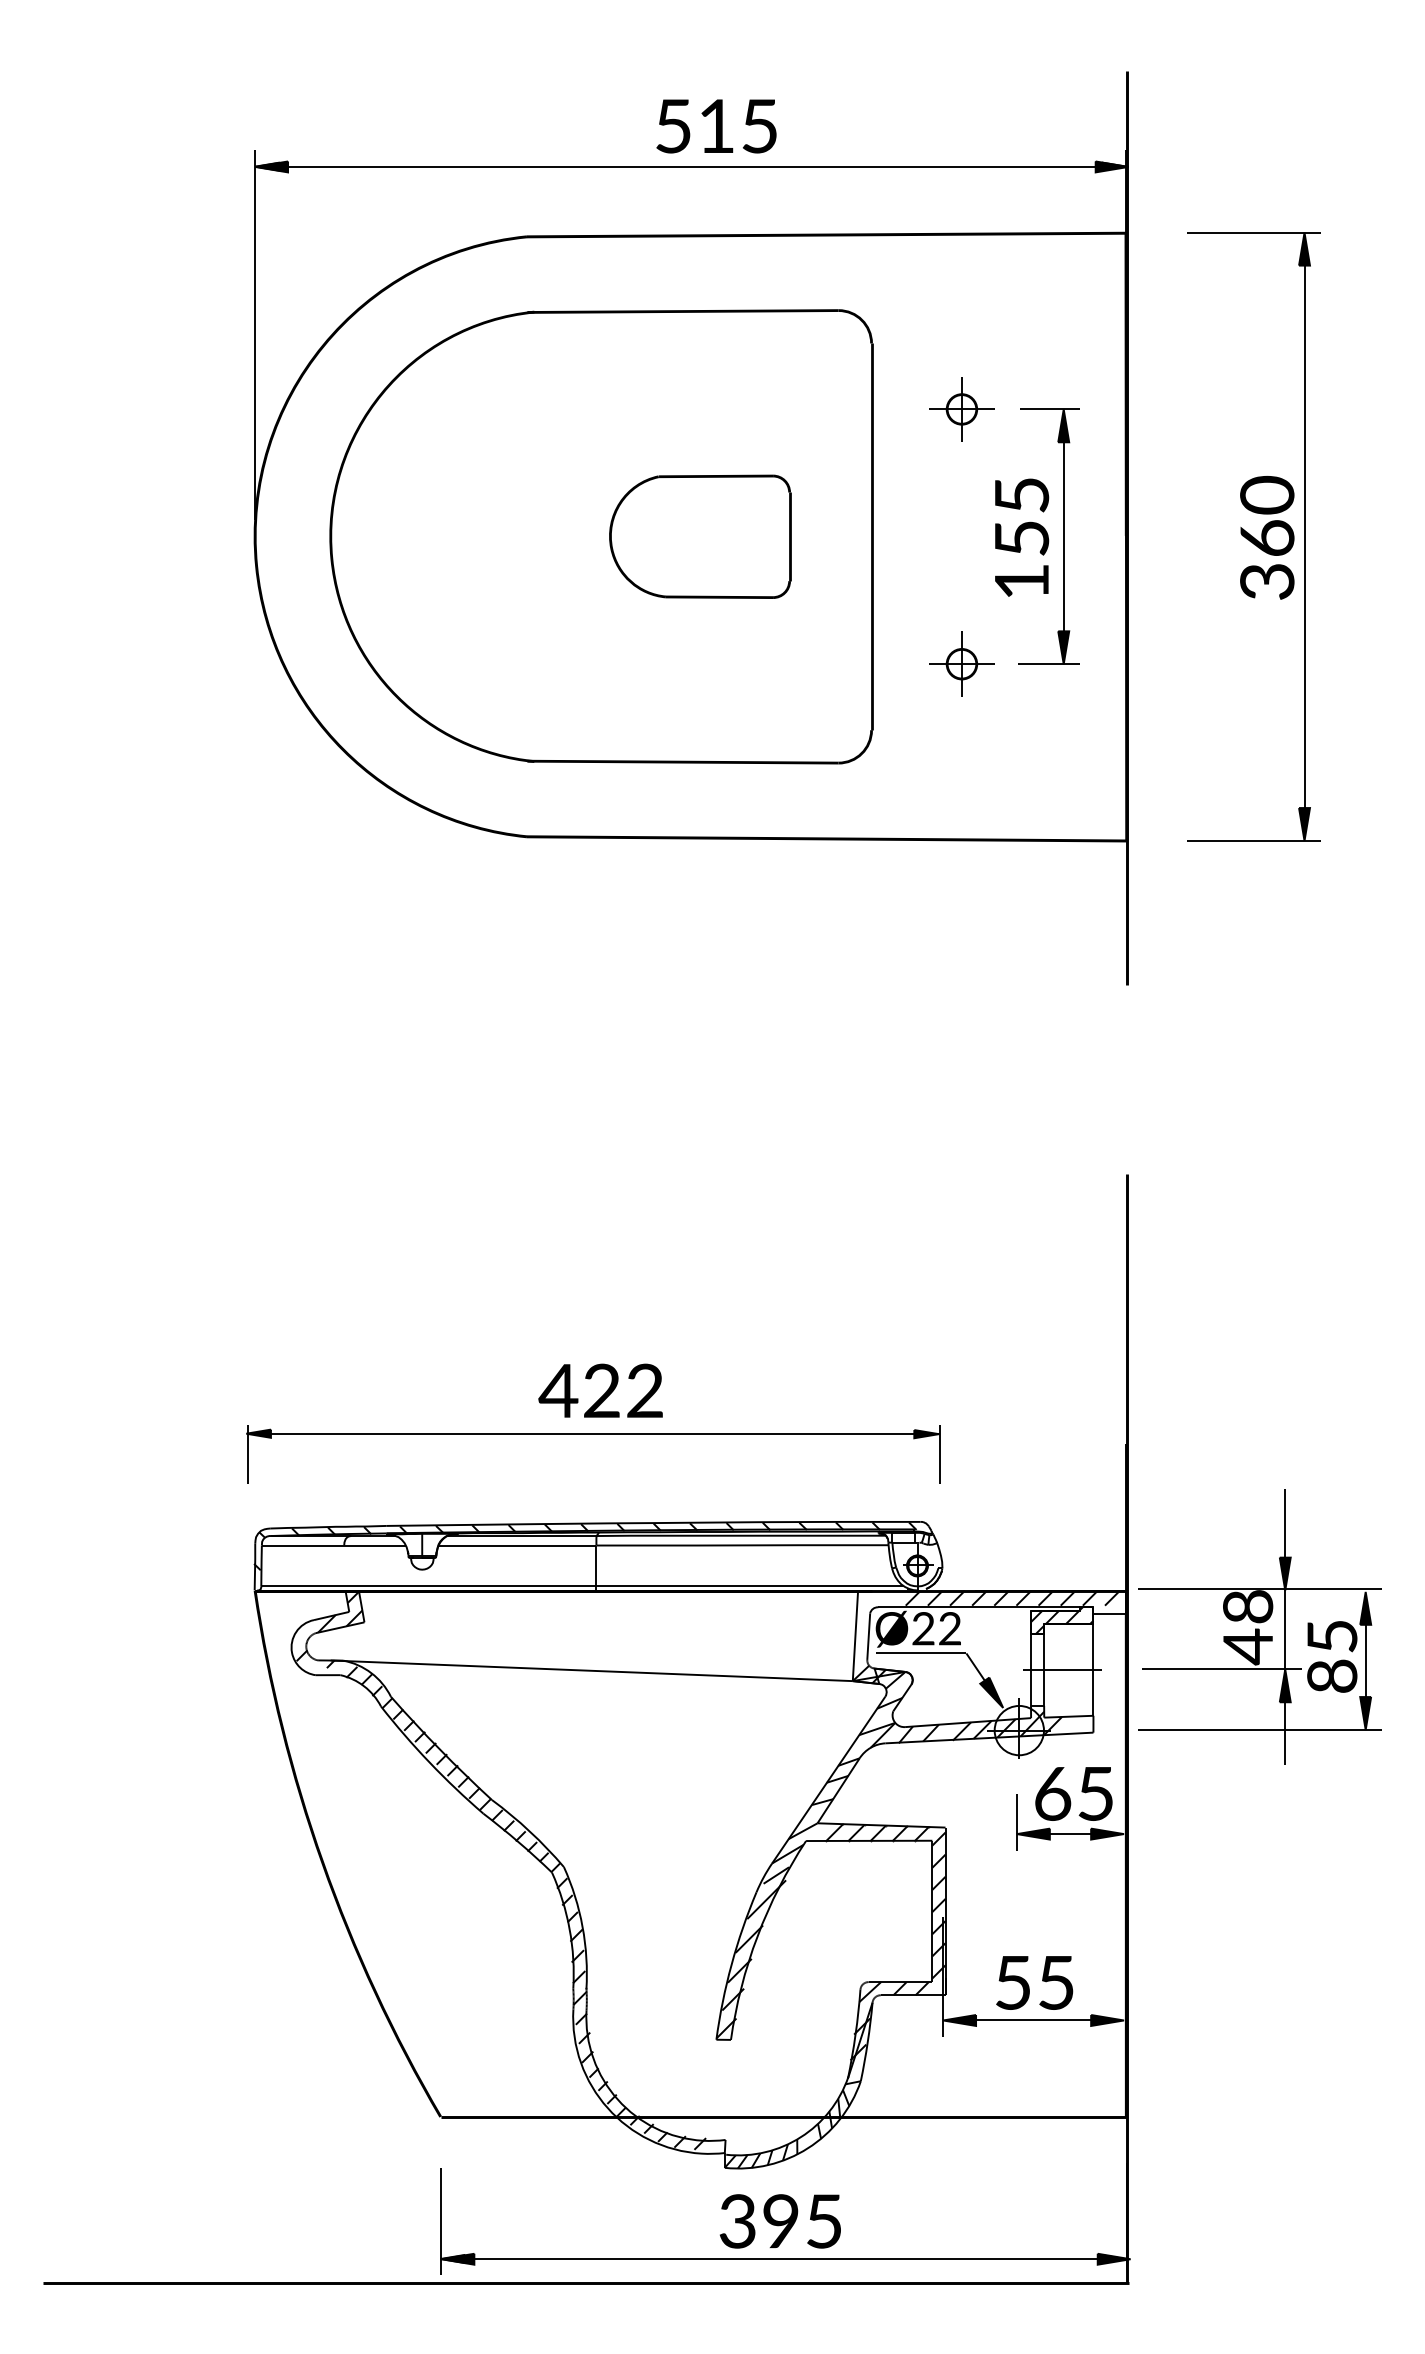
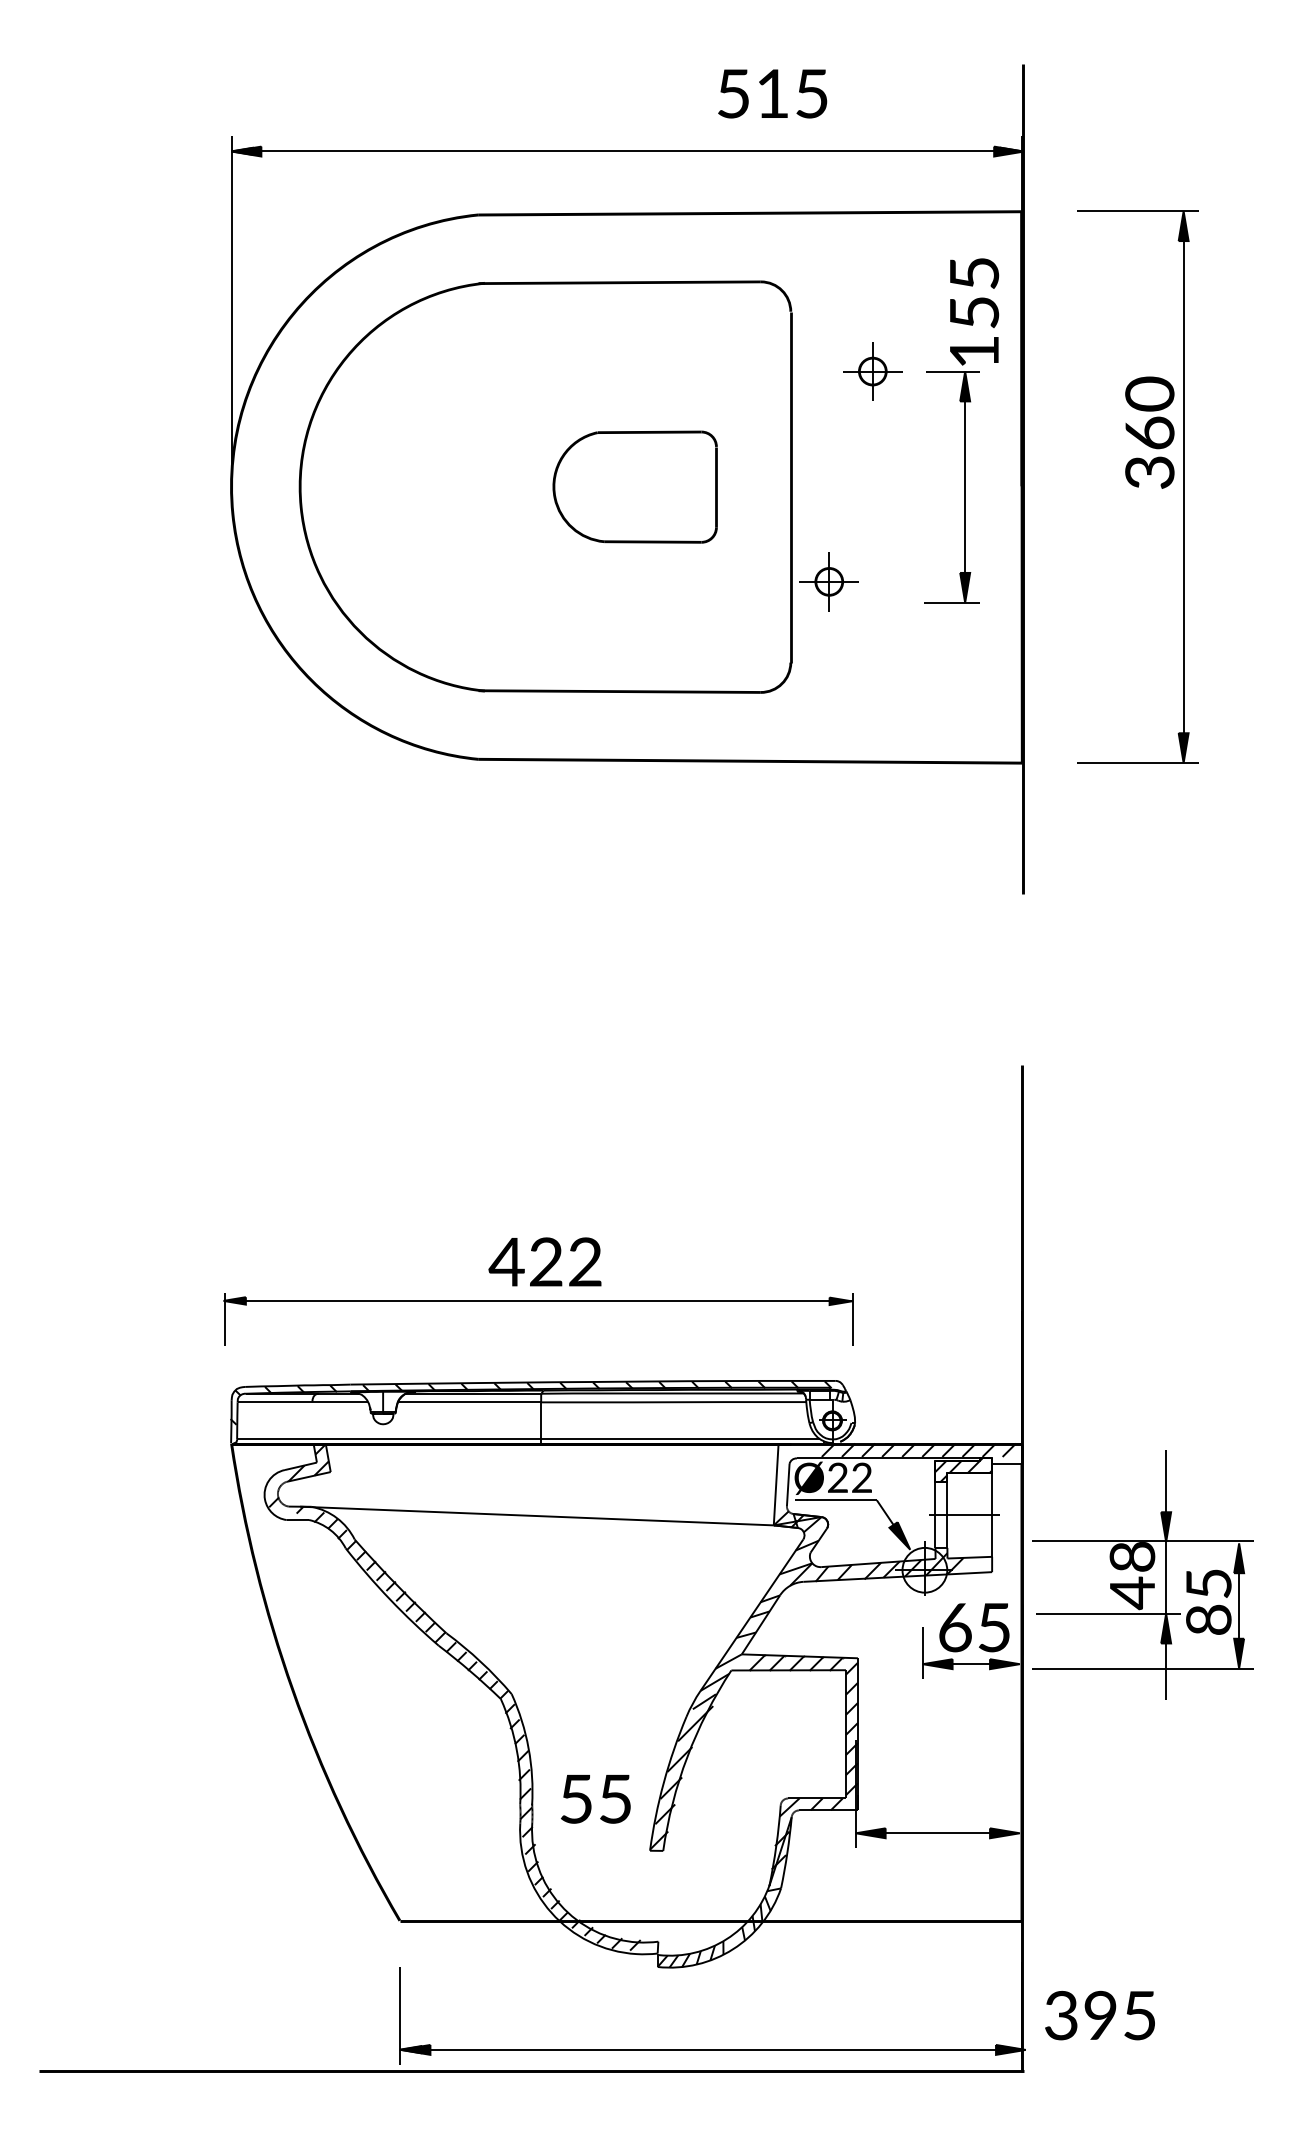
text: (716, 126) -> (772, 94), moved
text: (1022, 537) -> (974, 311), moved
text: (1267, 537) -> (1150, 432), moved
part: (961, 663) -> (828, 581), moved
part: (1259, 1626) -> (1142, 1574), moved
text: (1034, 1982) -> (595, 1798), moved
text: (779, 2221) -> (1099, 2015), moved

